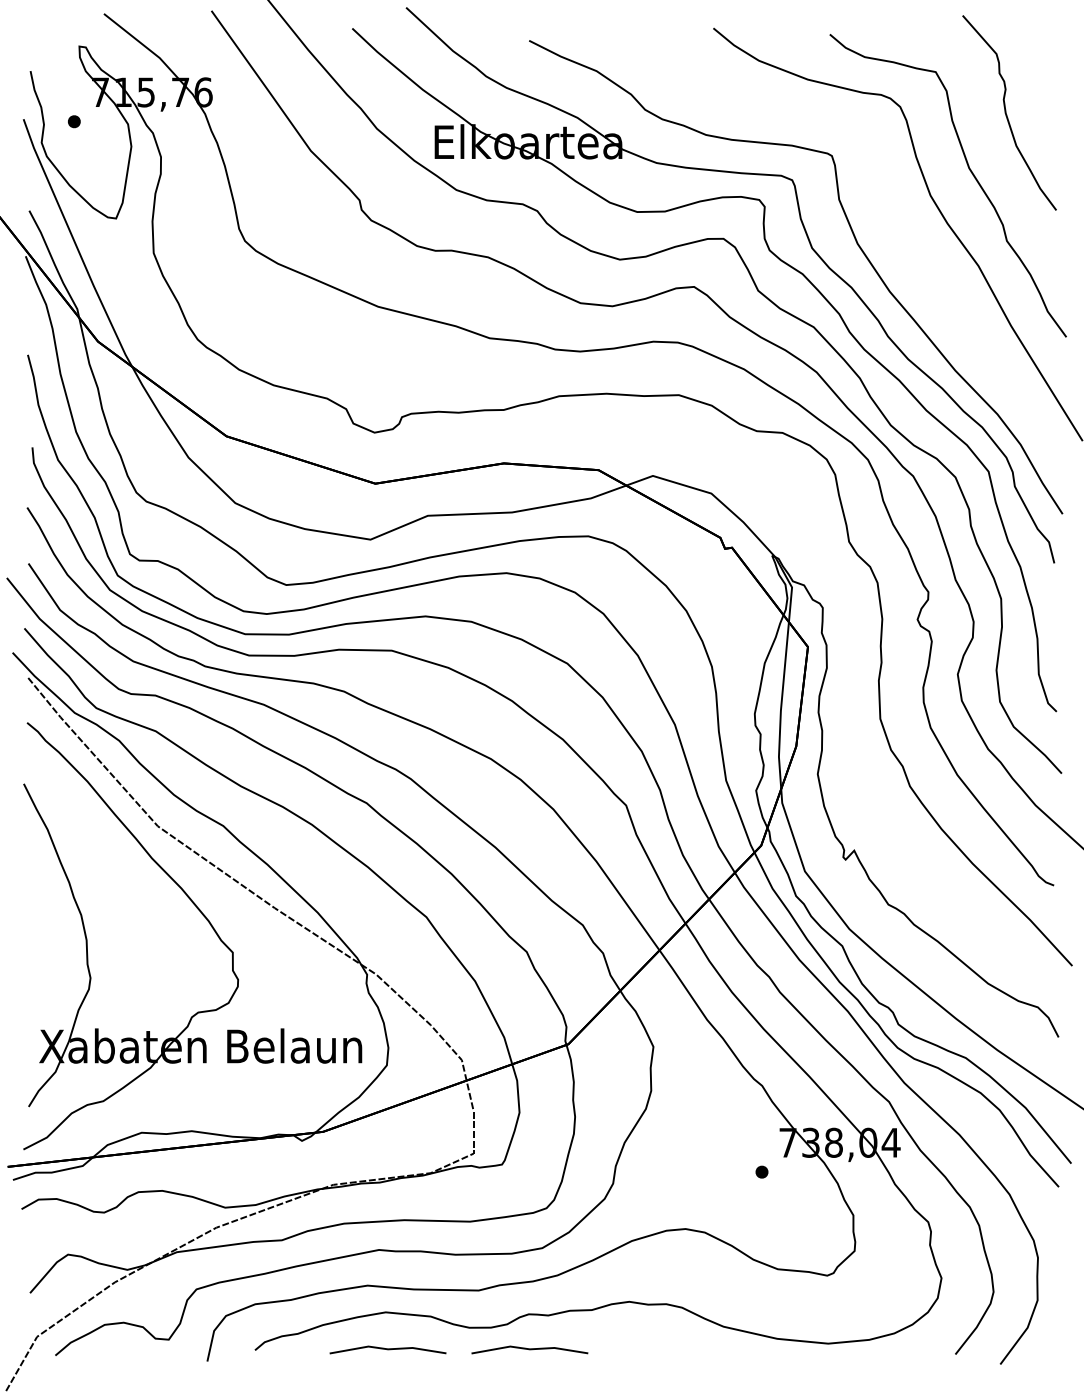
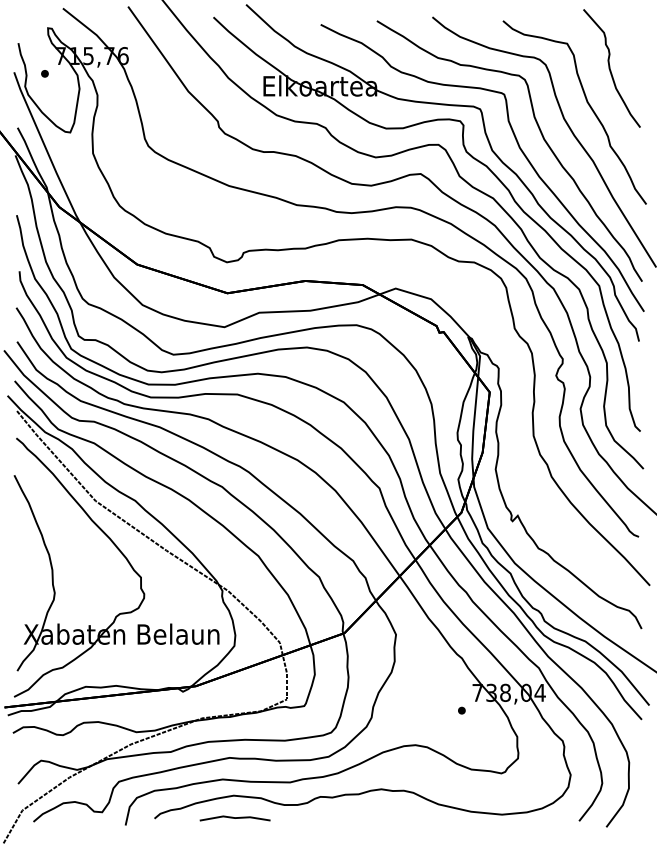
curve: (894, 228) -> (542, 138), added
line: (528, 1349) -> (320, 818), removed

